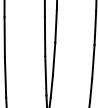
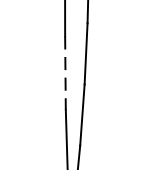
line: (45, 36) -> (66, 72), solid -> dashed

